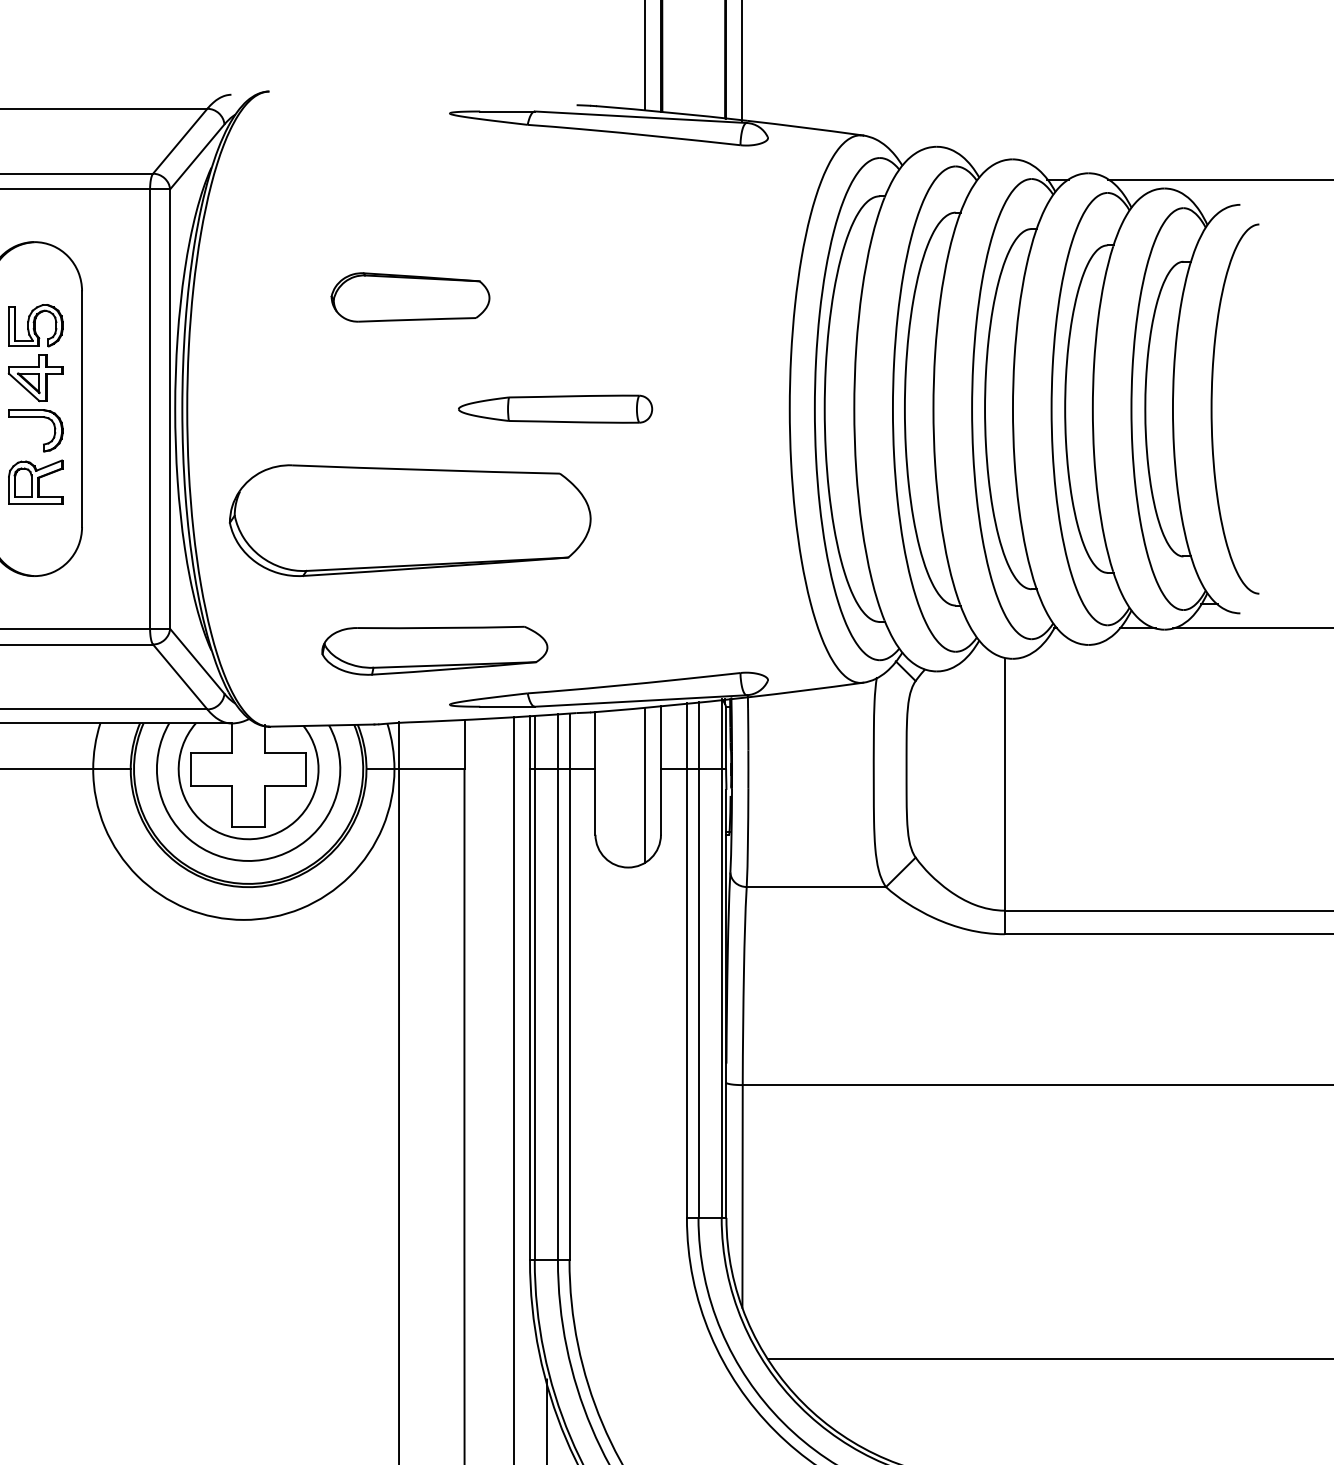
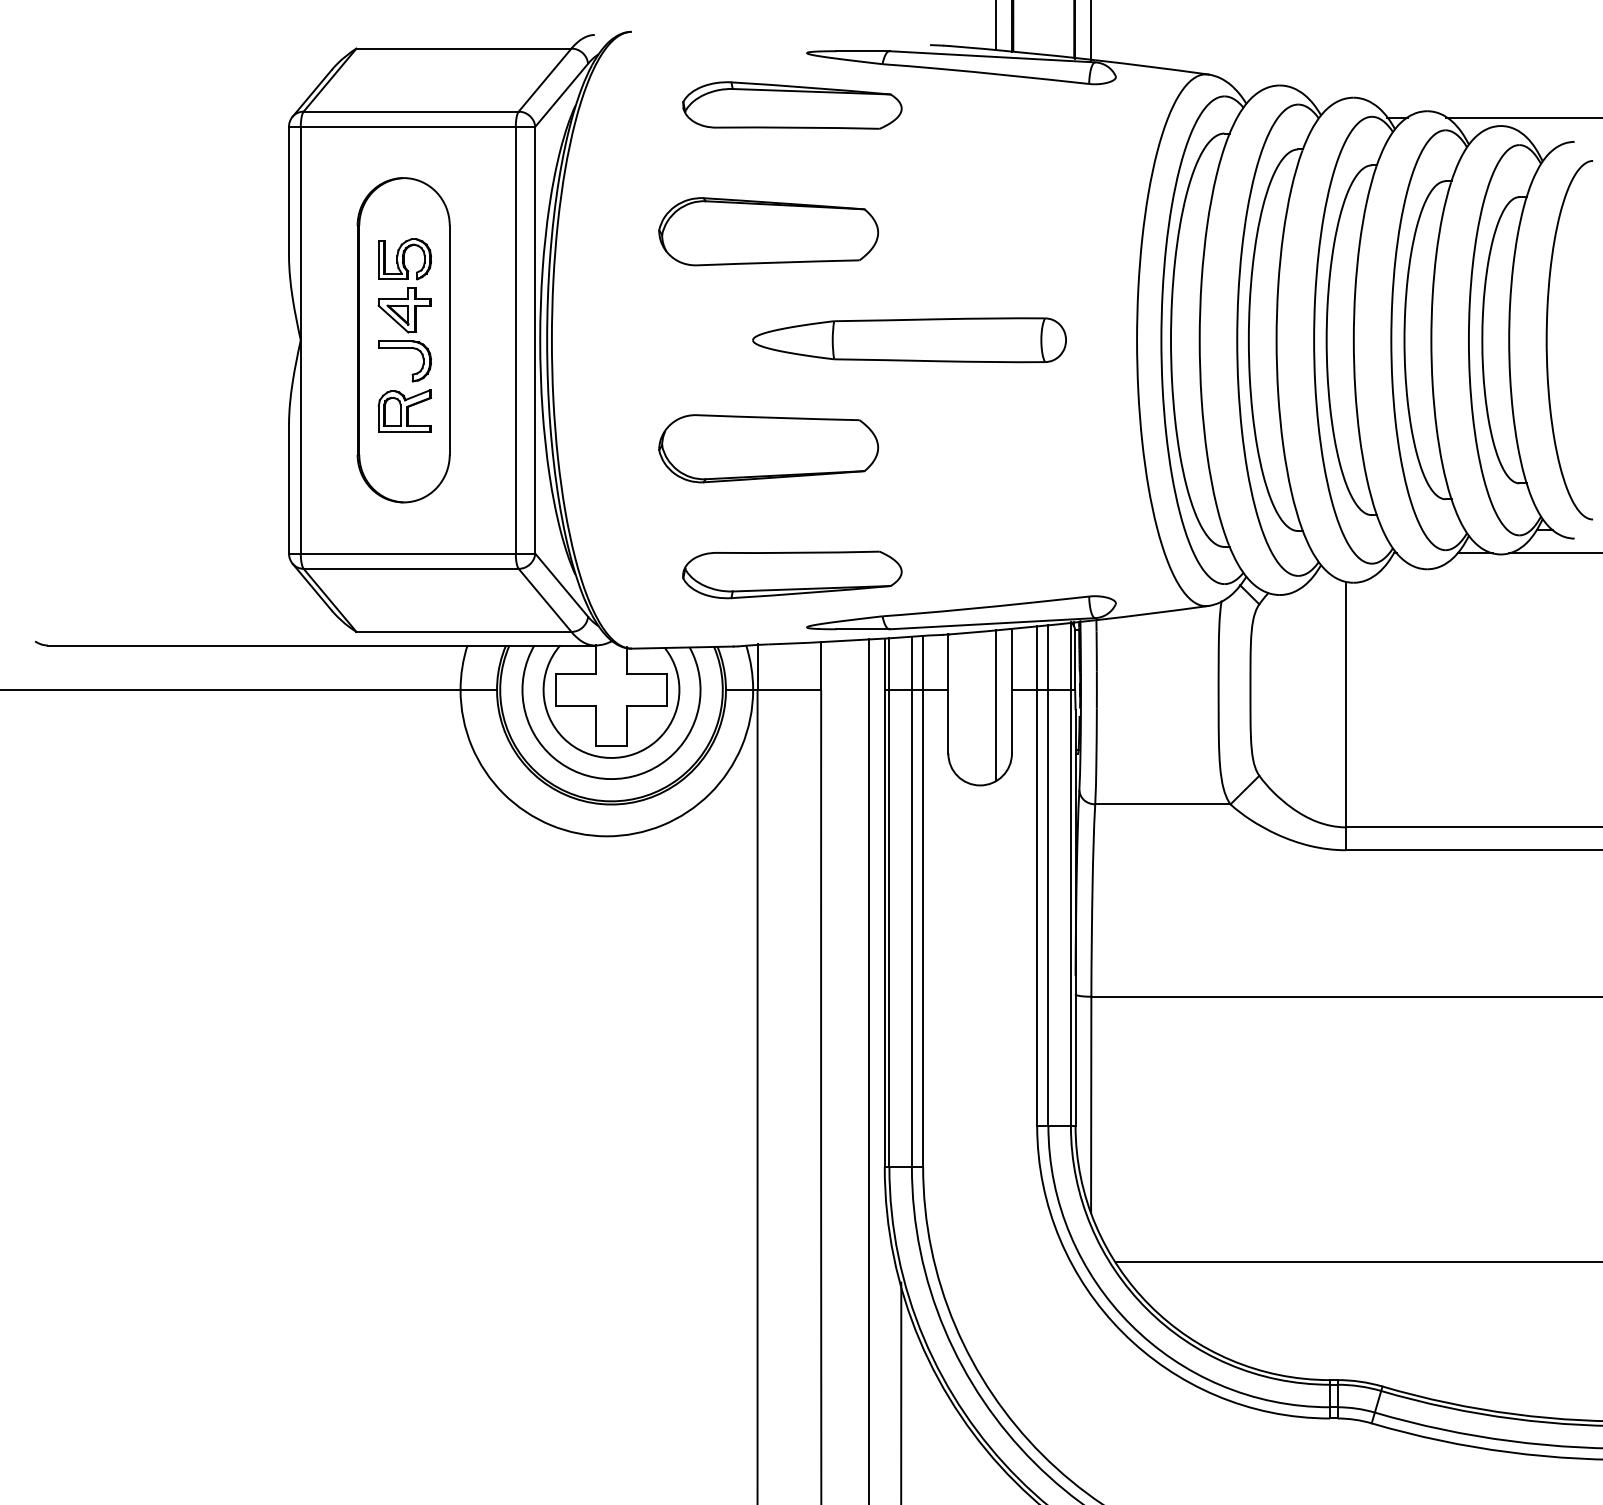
part: (434, 167) -> (792, 105), added
part: (410, 297) -> (768, 231), size x1.43
part: (555, 409) -> (909, 340), size x1.67
part: (410, 520) -> (768, 448), size x0.62

